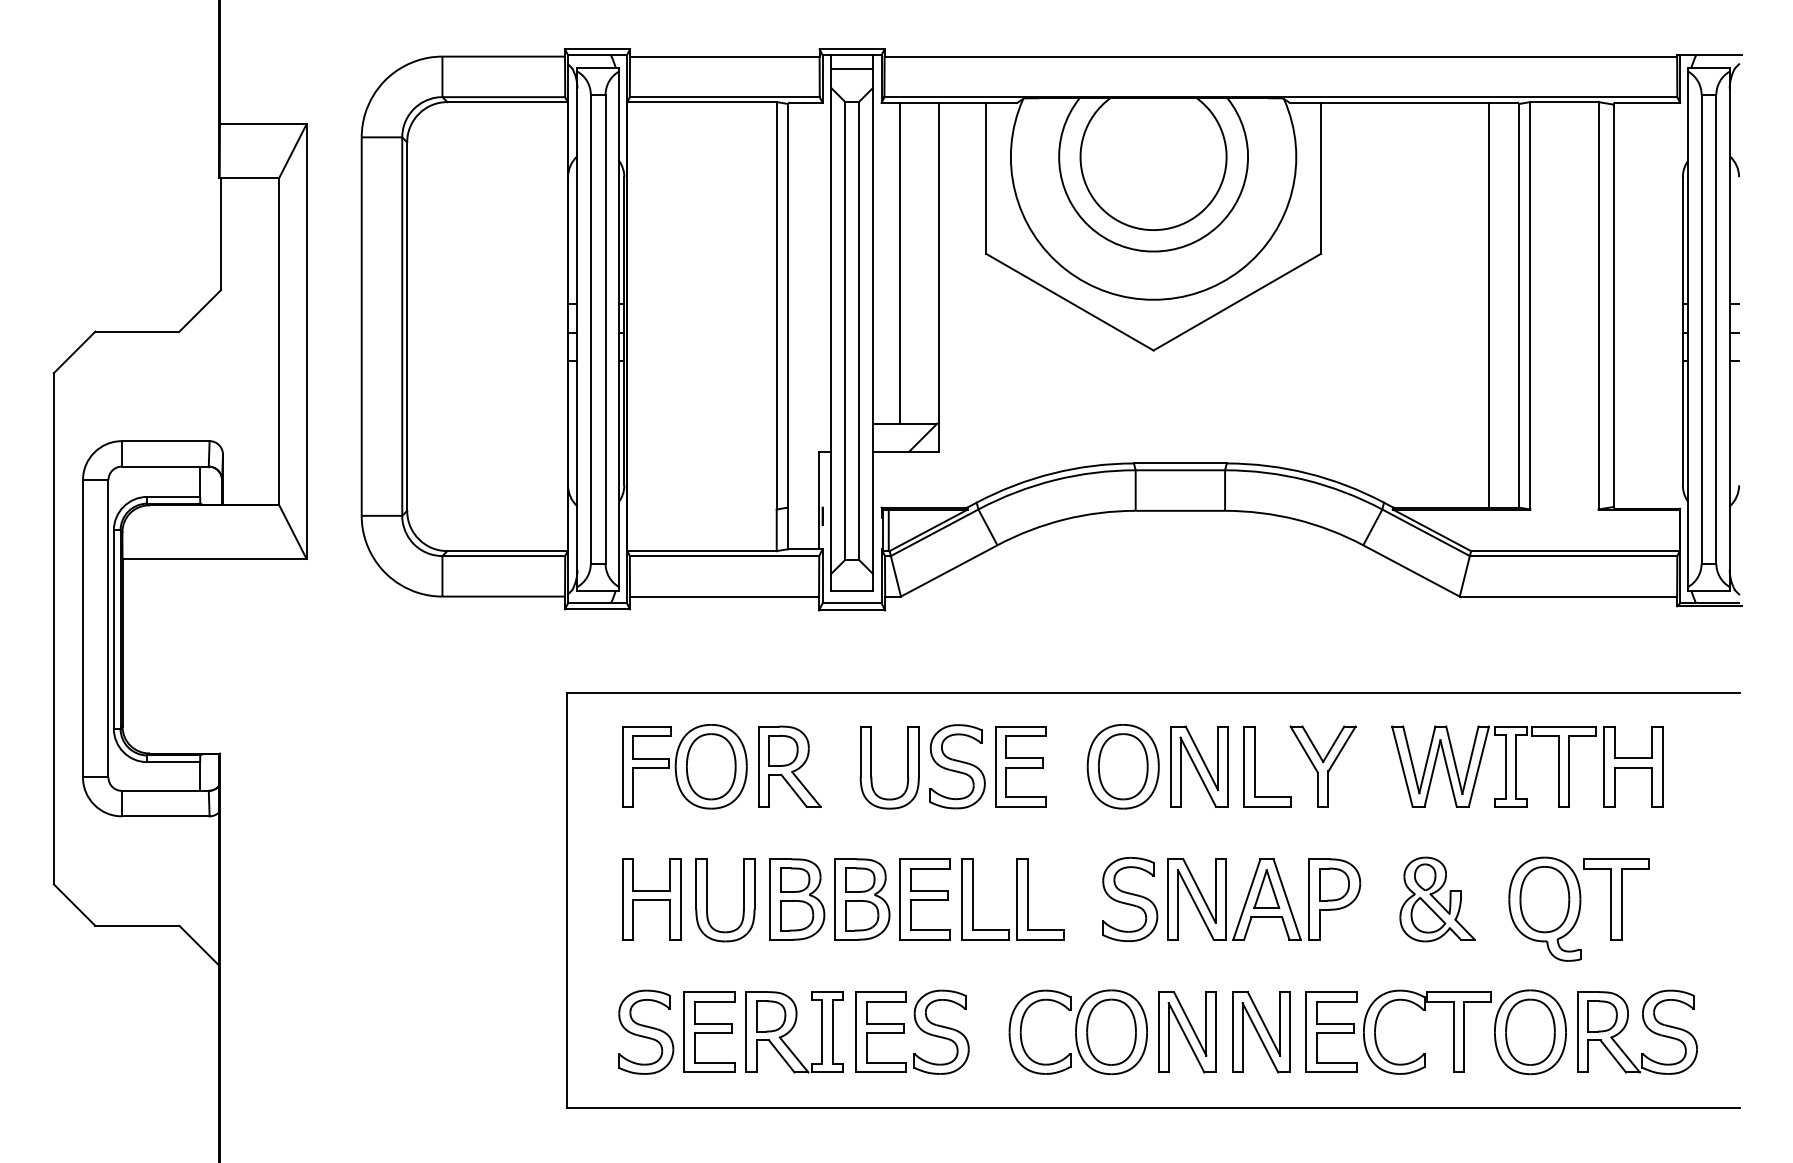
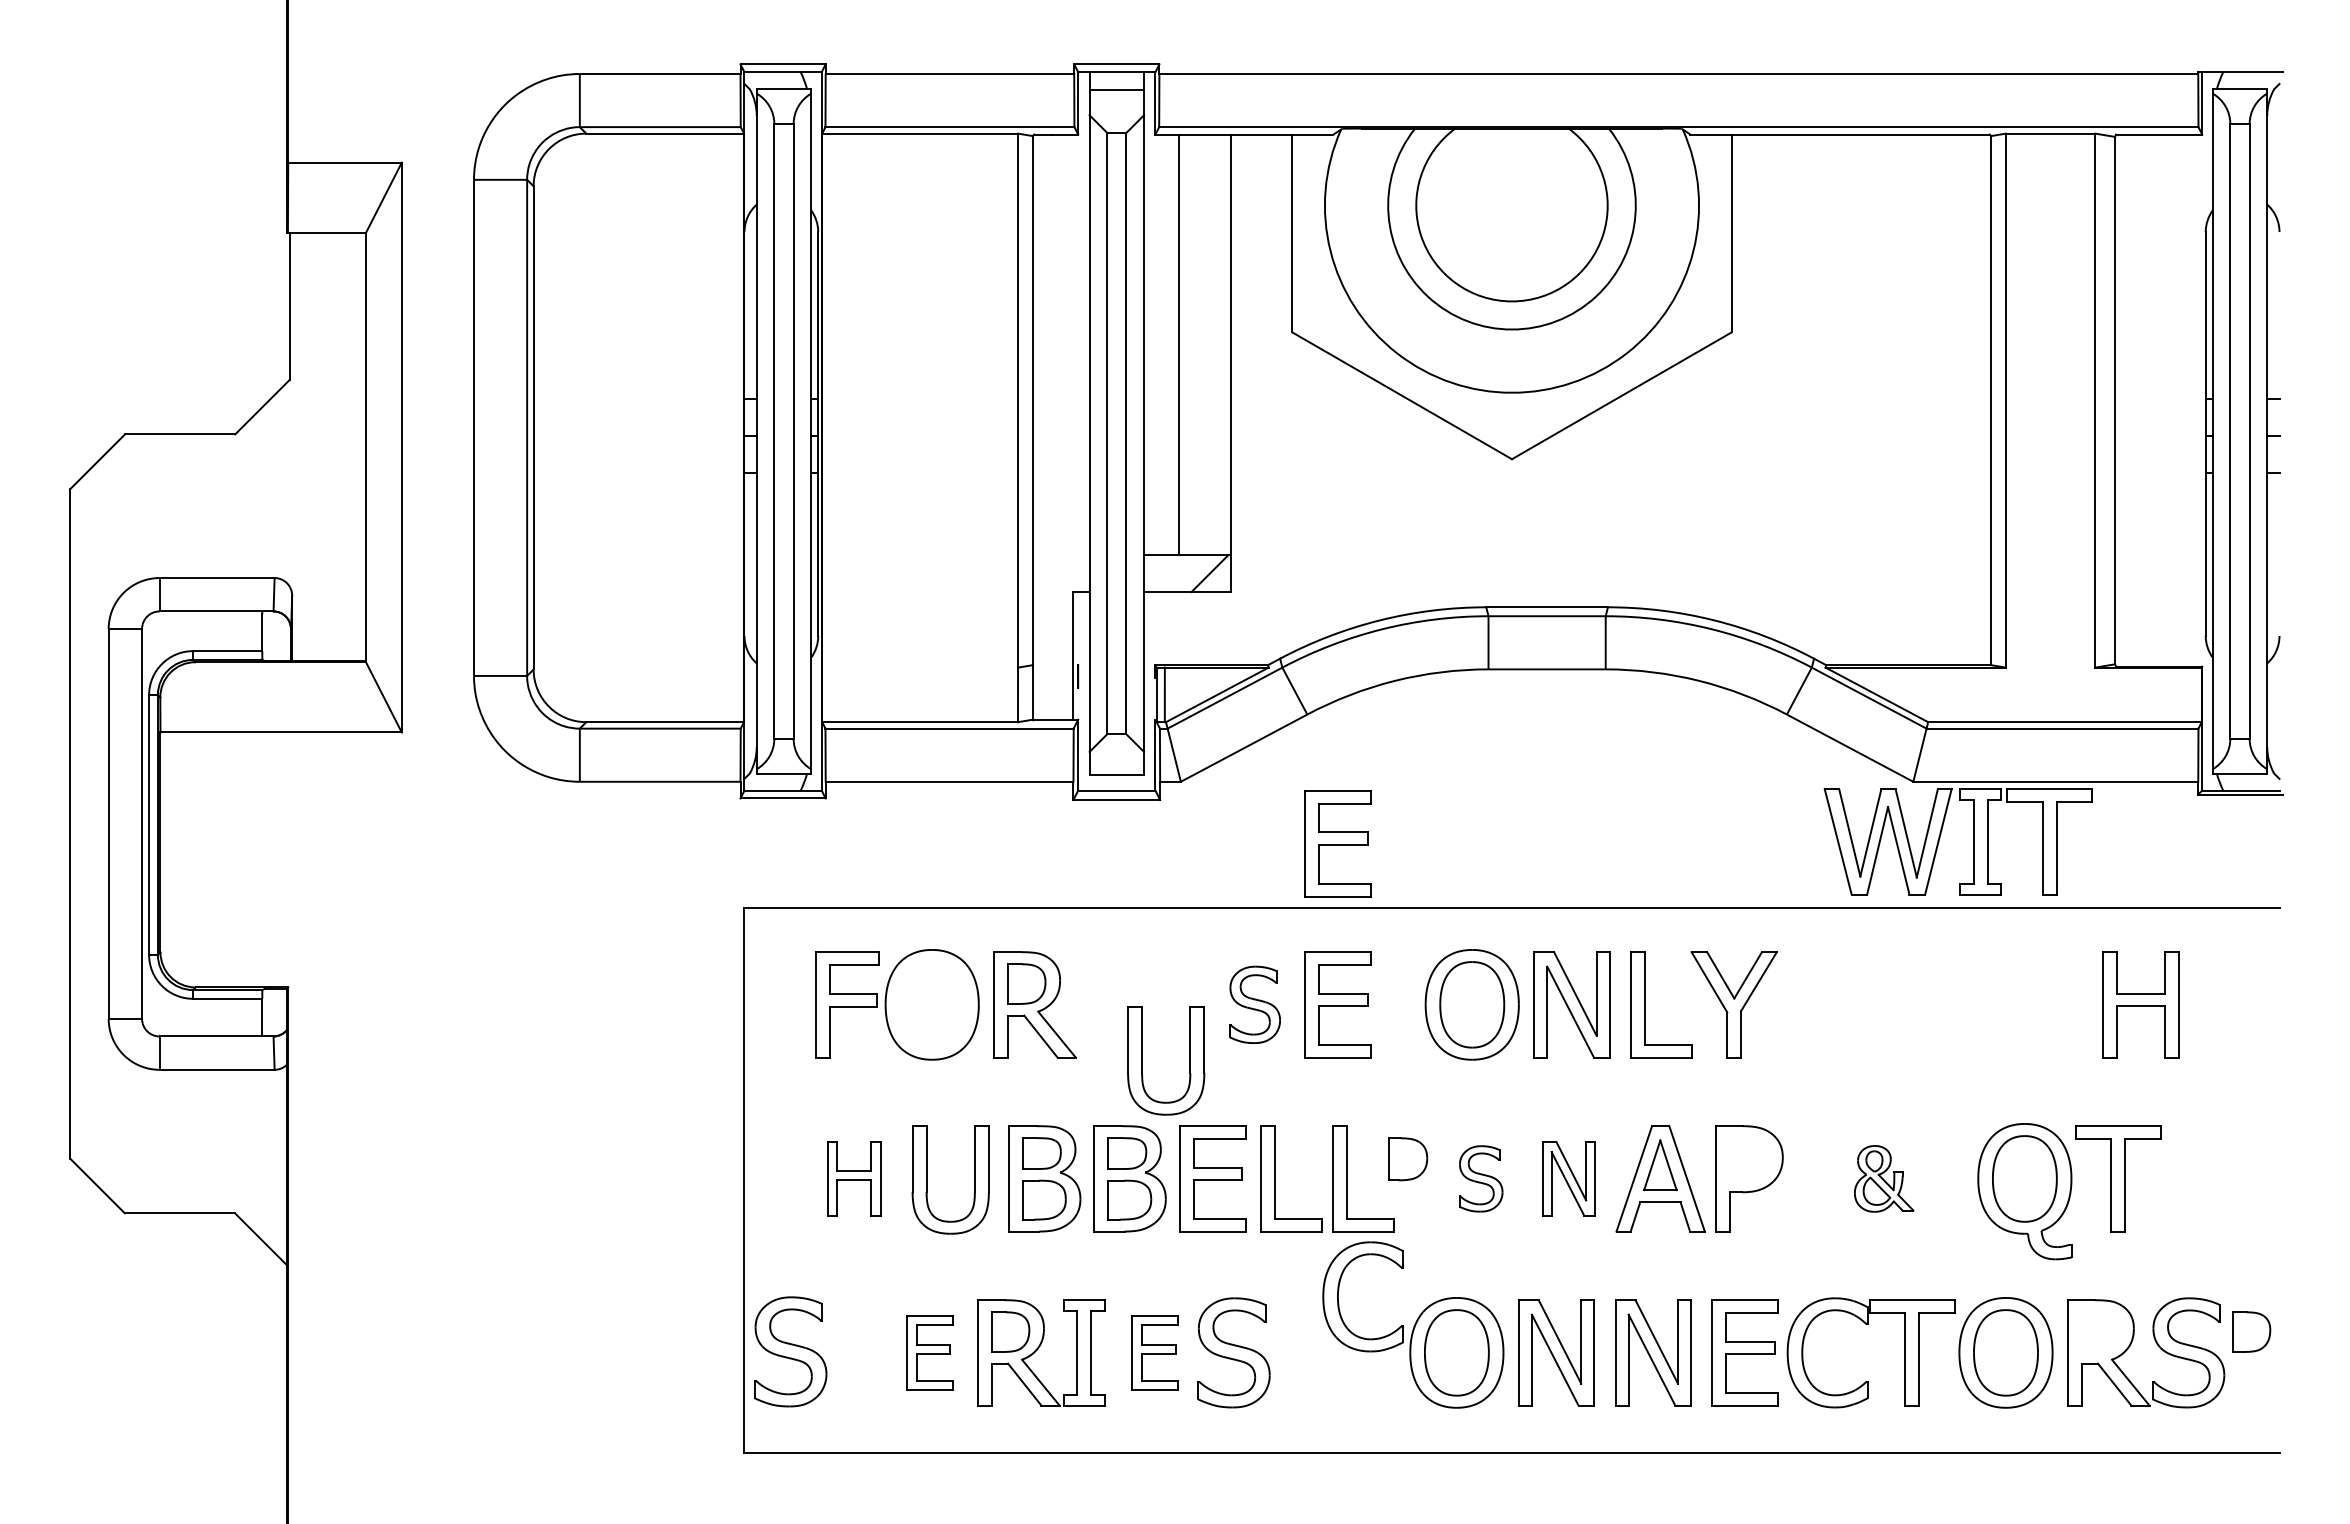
line: (1488, 304) -> (1951, 399), removed
part: (1020, 643) -> (1337, 843), added
part: (711, 766) -> (932, 1004), removed
part: (957, 766) -> (1254, 1004), size x0.7
part: (1505, 766) -> (1973, 841), moved
part: (907, 767) -> (1189, 1060), moved
part: (1334, 884) -> (1408, 1159), moved
part: (651, 899) -> (854, 1178), size x0.7
part: (1129, 899) -> (1480, 1178), size x0.6
part: (1196, 899) -> (1568, 1178), size x0.7
part: (1437, 899) -> (1883, 1178), size x0.6
part: (1602, 1015) -> (2251, 1331), moved
part: (1021, 1027) -> (1339, 1290), moved
part: (645, 1031) -> (790, 1351), moved
part: (709, 1031) -> (929, 1352), size x0.7
part: (880, 1031) -> (1154, 1352), size x0.7

